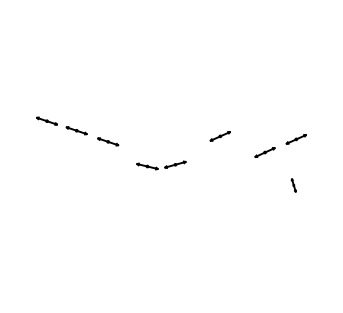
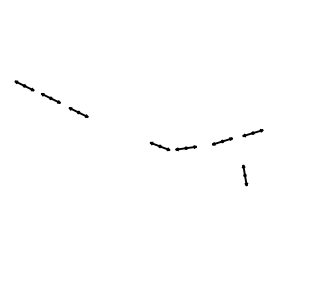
line: (219, 136) -> (182, 121), removed
part: (161, 165) -> (173, 147), moved
part: (293, 185) -> (244, 175), size x1.67

